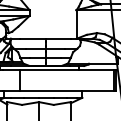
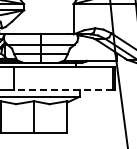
line: (66, 91) -> (63, 90), solid -> dashed

